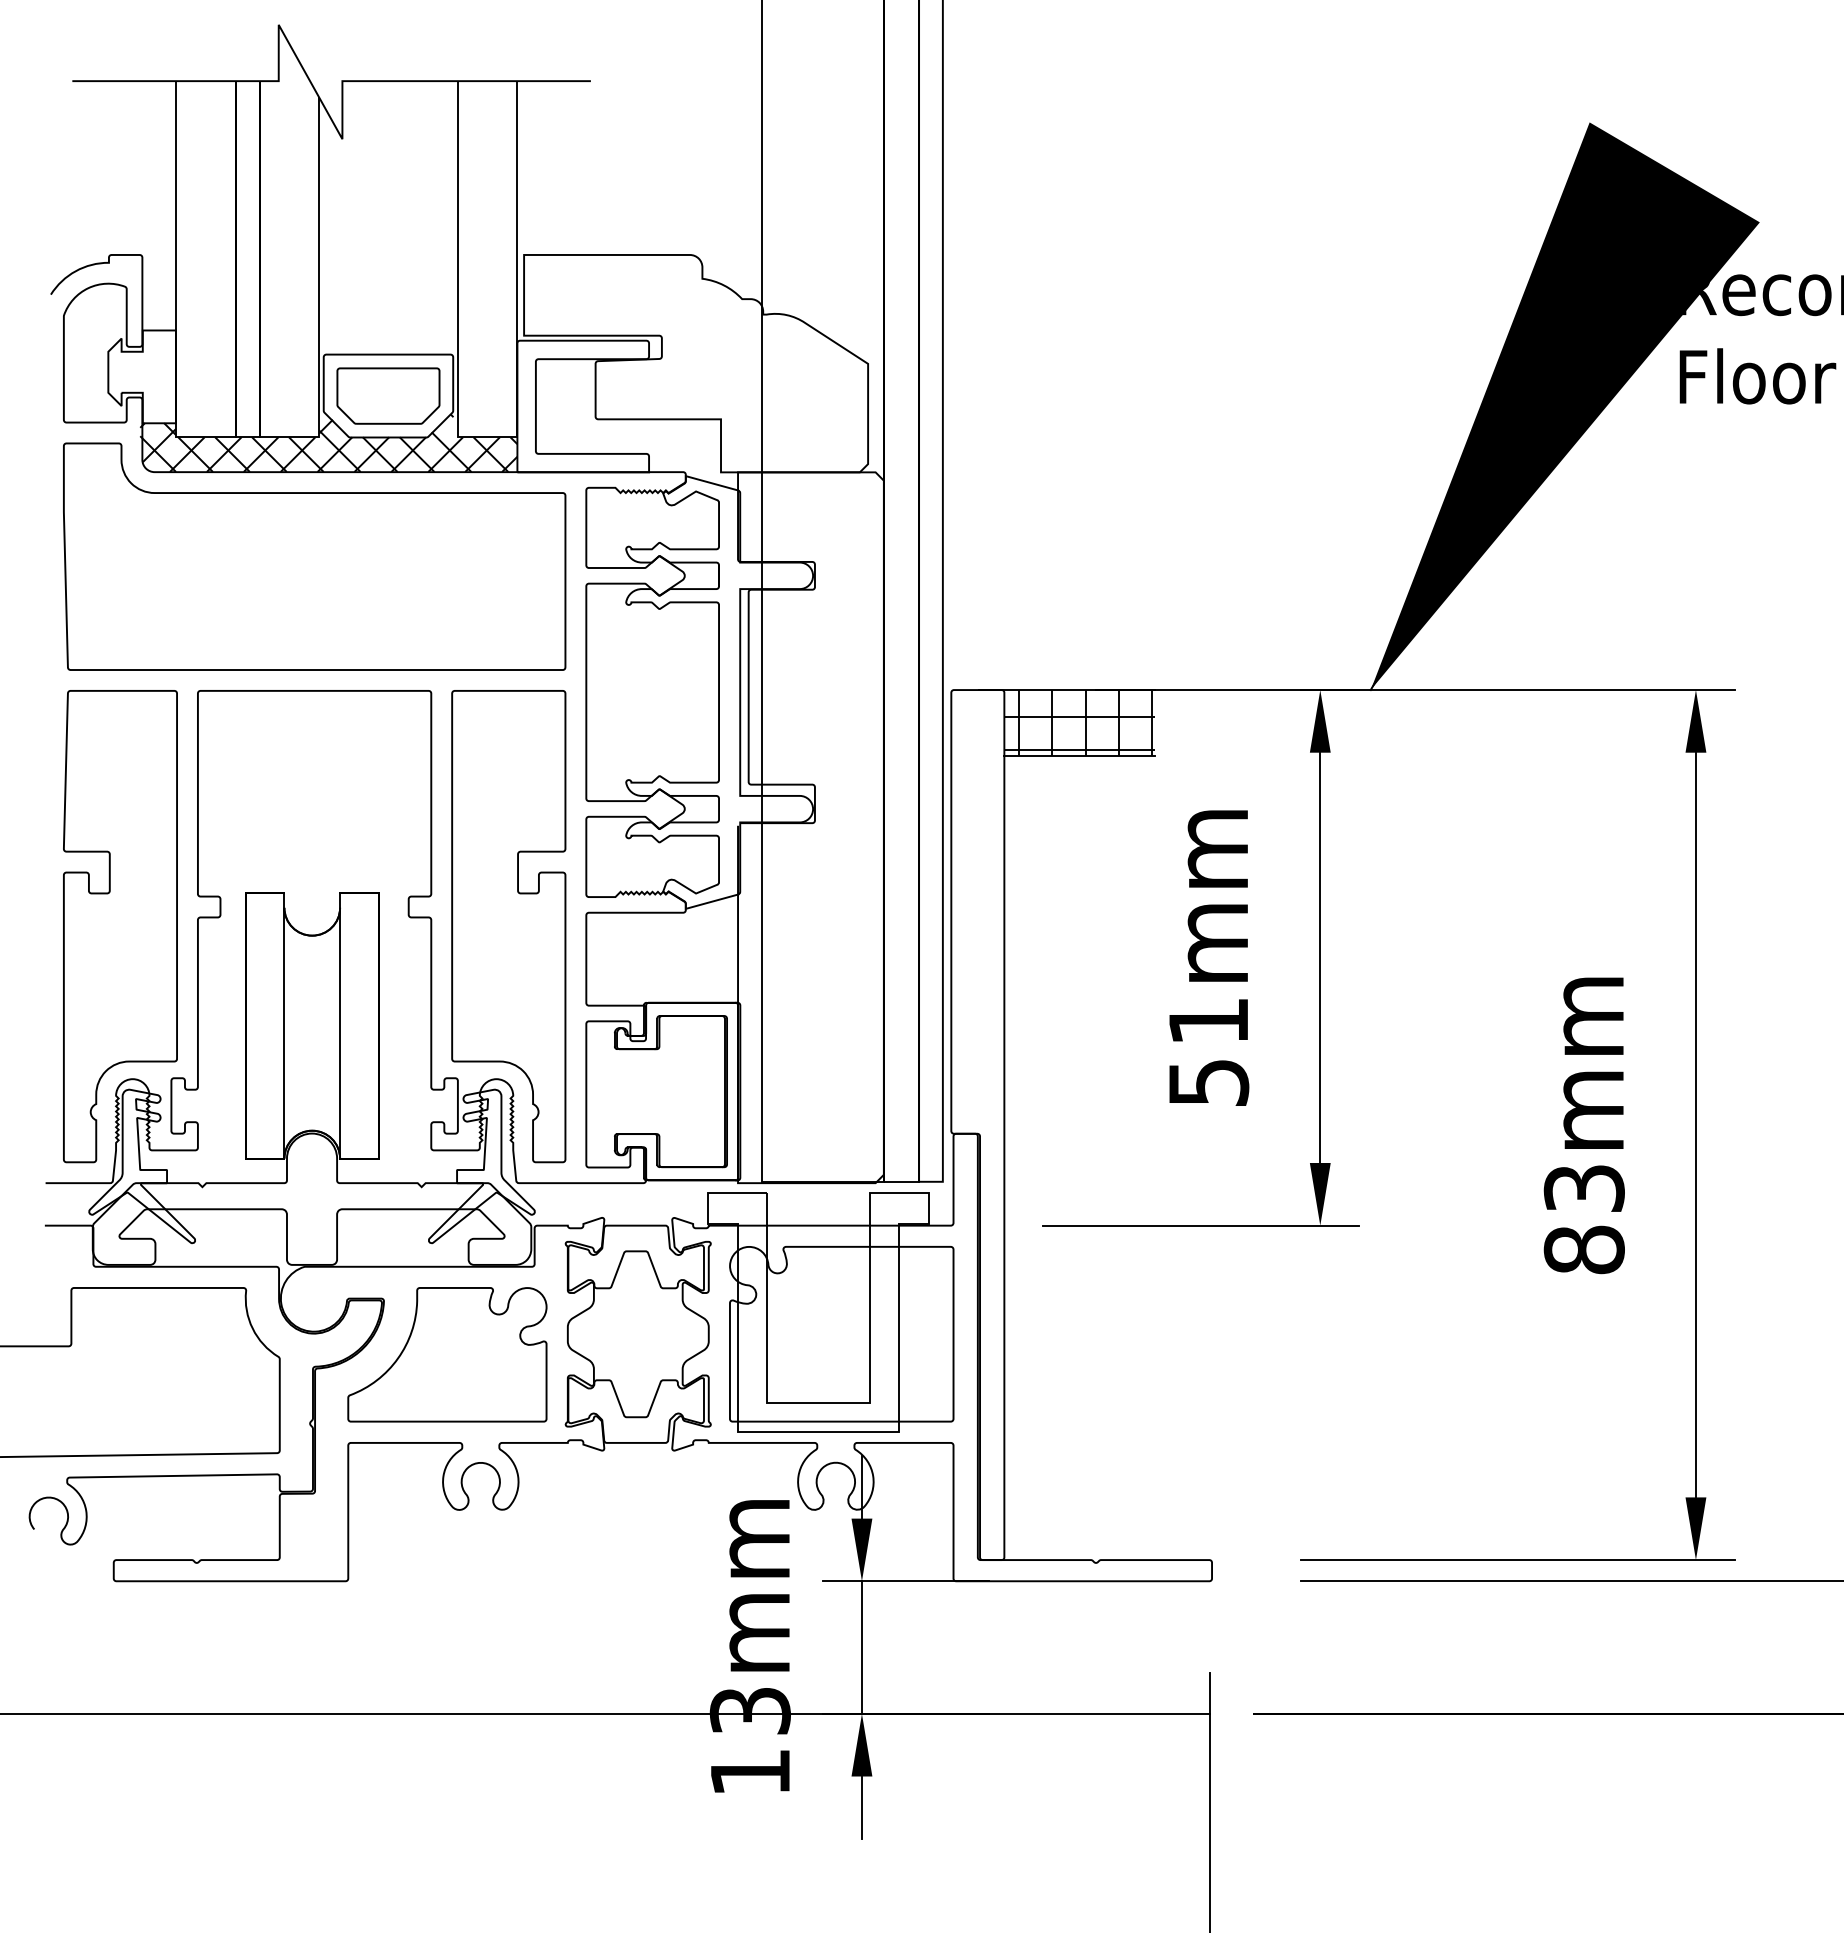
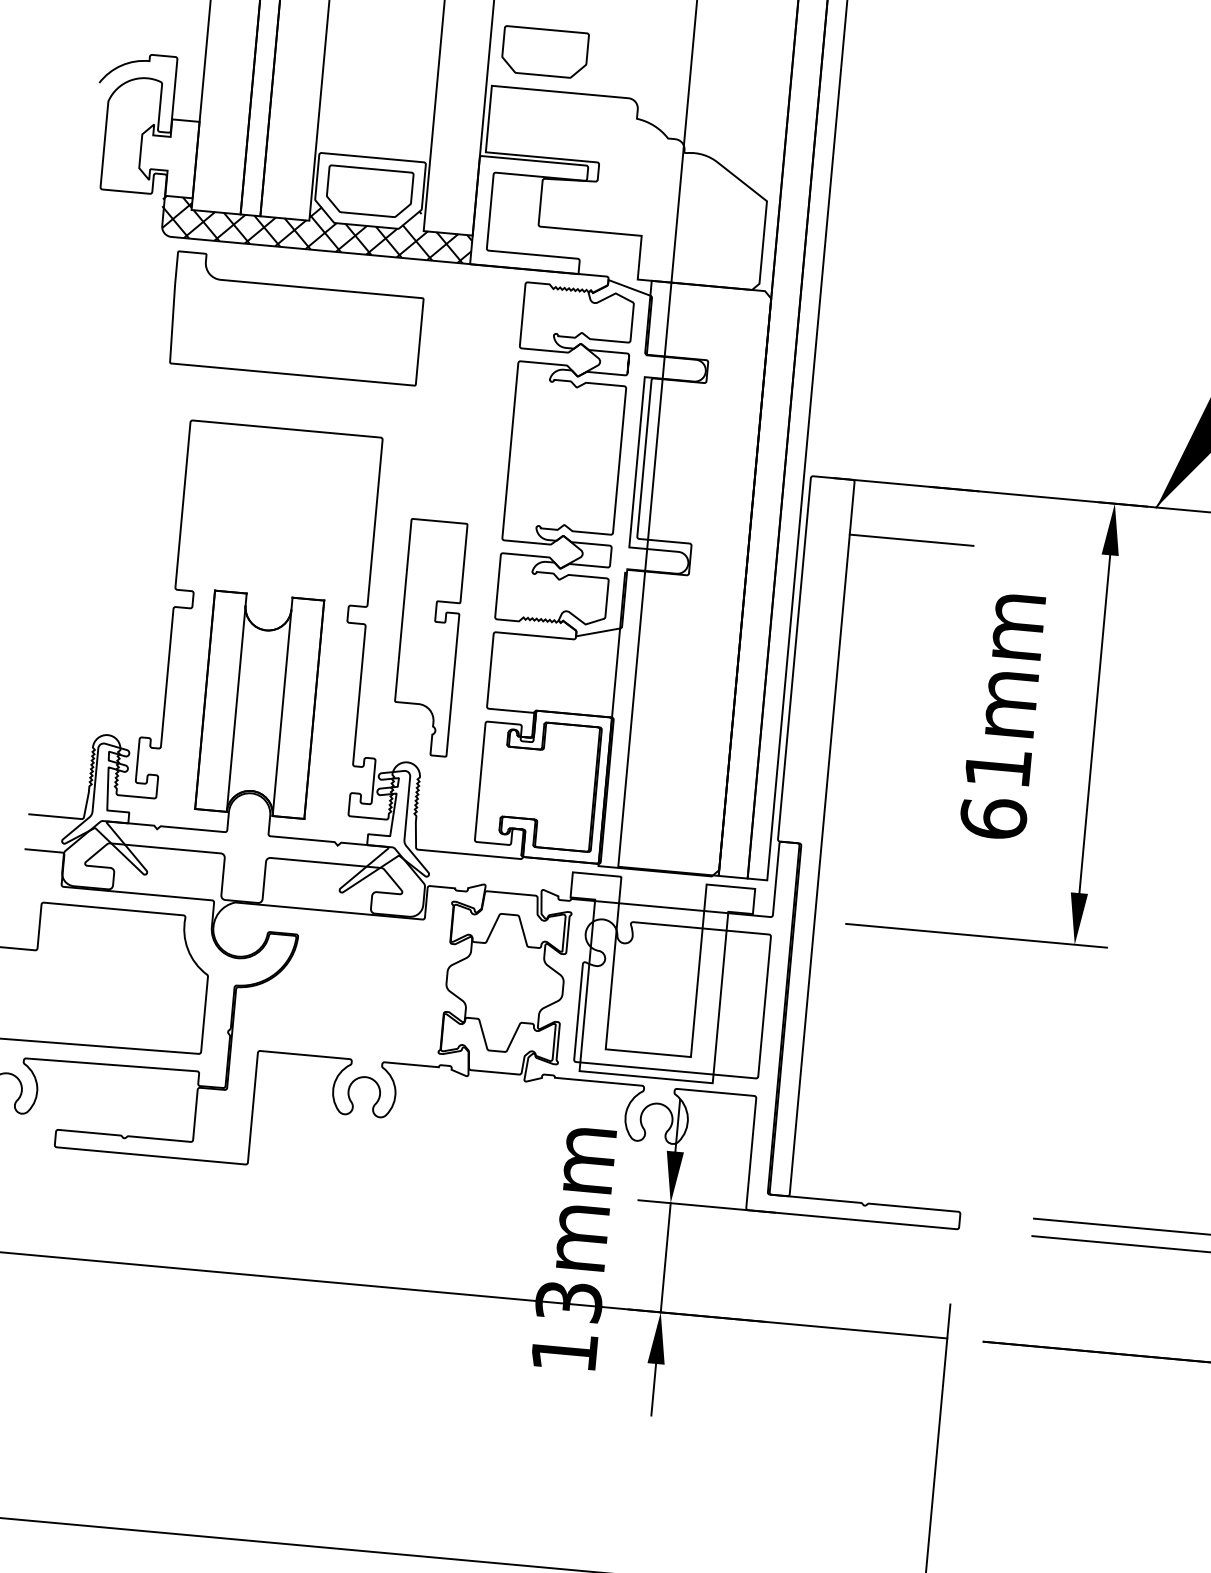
part: (584, 208) -> (545, 52), added
part: (314, 556) -> (296, 318), size x0.6
hatch: (1079, 723) -> (914, 513), removed
part: (120, 926) -> (109, 608), removed
part: (508, 926) -> (428, 637), size x0.6
text: (1208, 1082) -> (993, 818), 51mm -> 61mm
part: (447, 1354) -> (346, 985), removed

